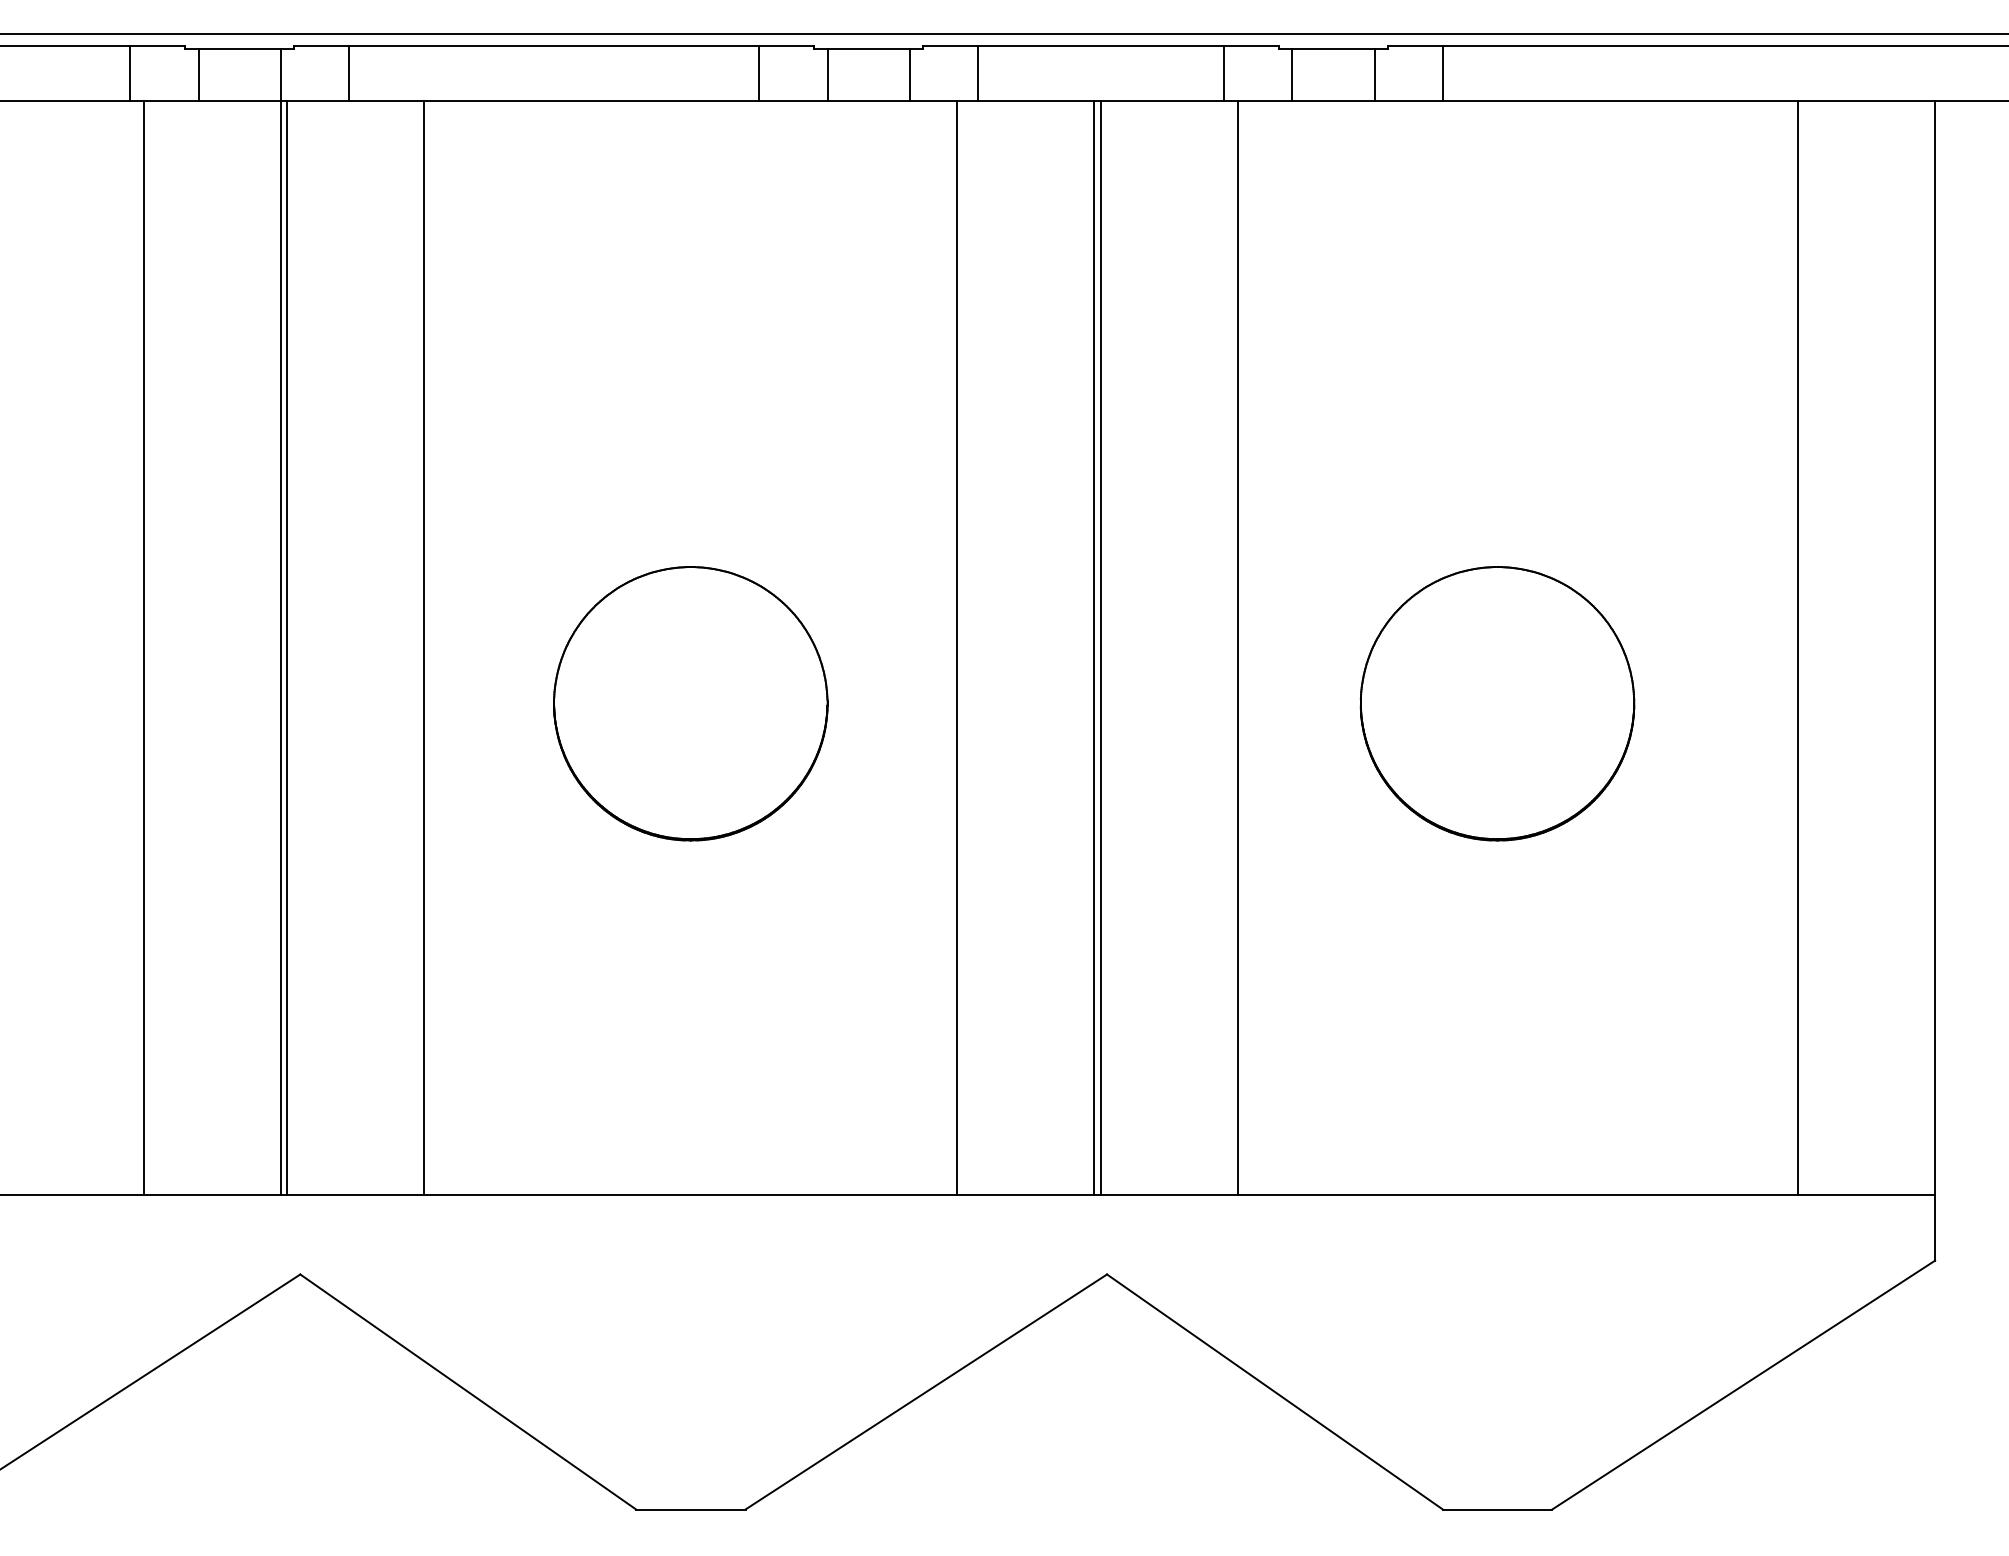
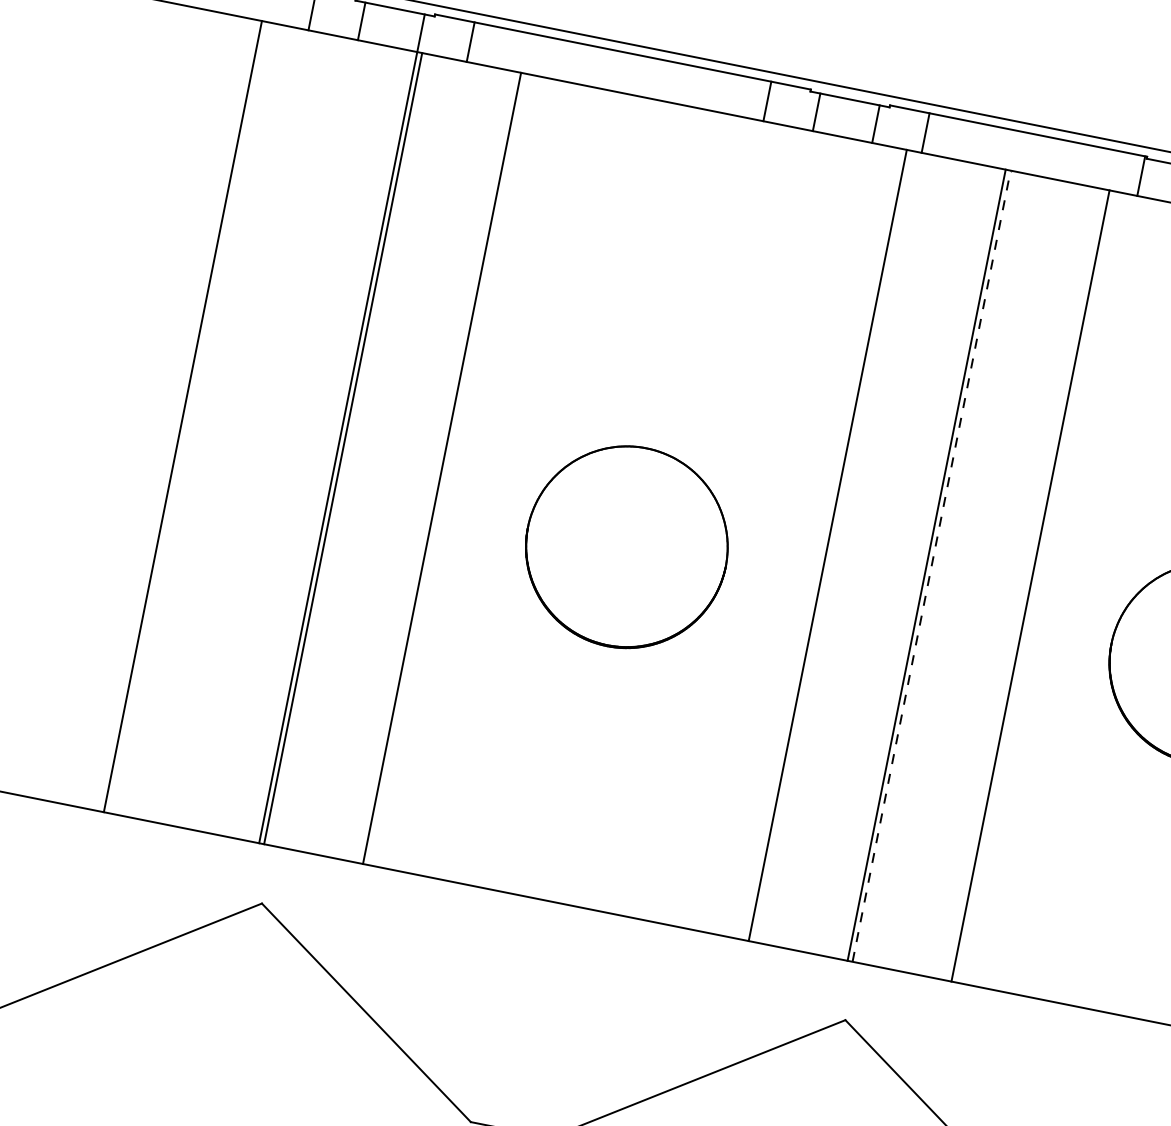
line: (1224, 73) -> (1141, 175), moved
line: (1292, 75) -> (1152, 179), removed
line: (143, 648) -> (182, 416), moved
line: (1101, 648) -> (931, 566), solid -> dashed

